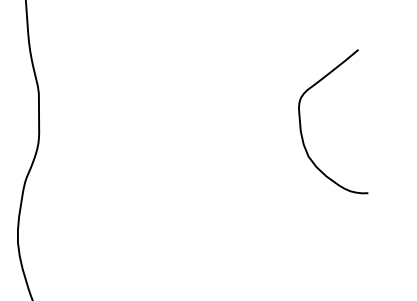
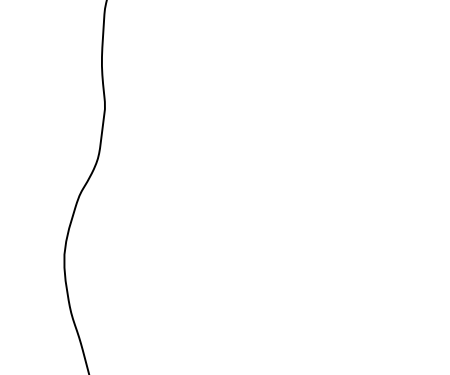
curve: (301, 129) -> (360, 179), removed

